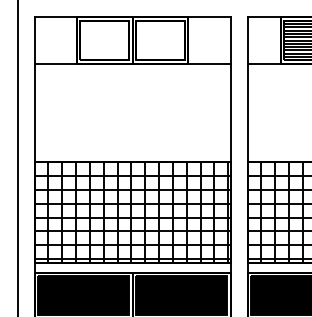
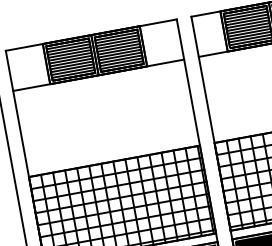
hatch: (104, 40) -> (70, 59), added
hatch: (160, 40) -> (119, 50), added

